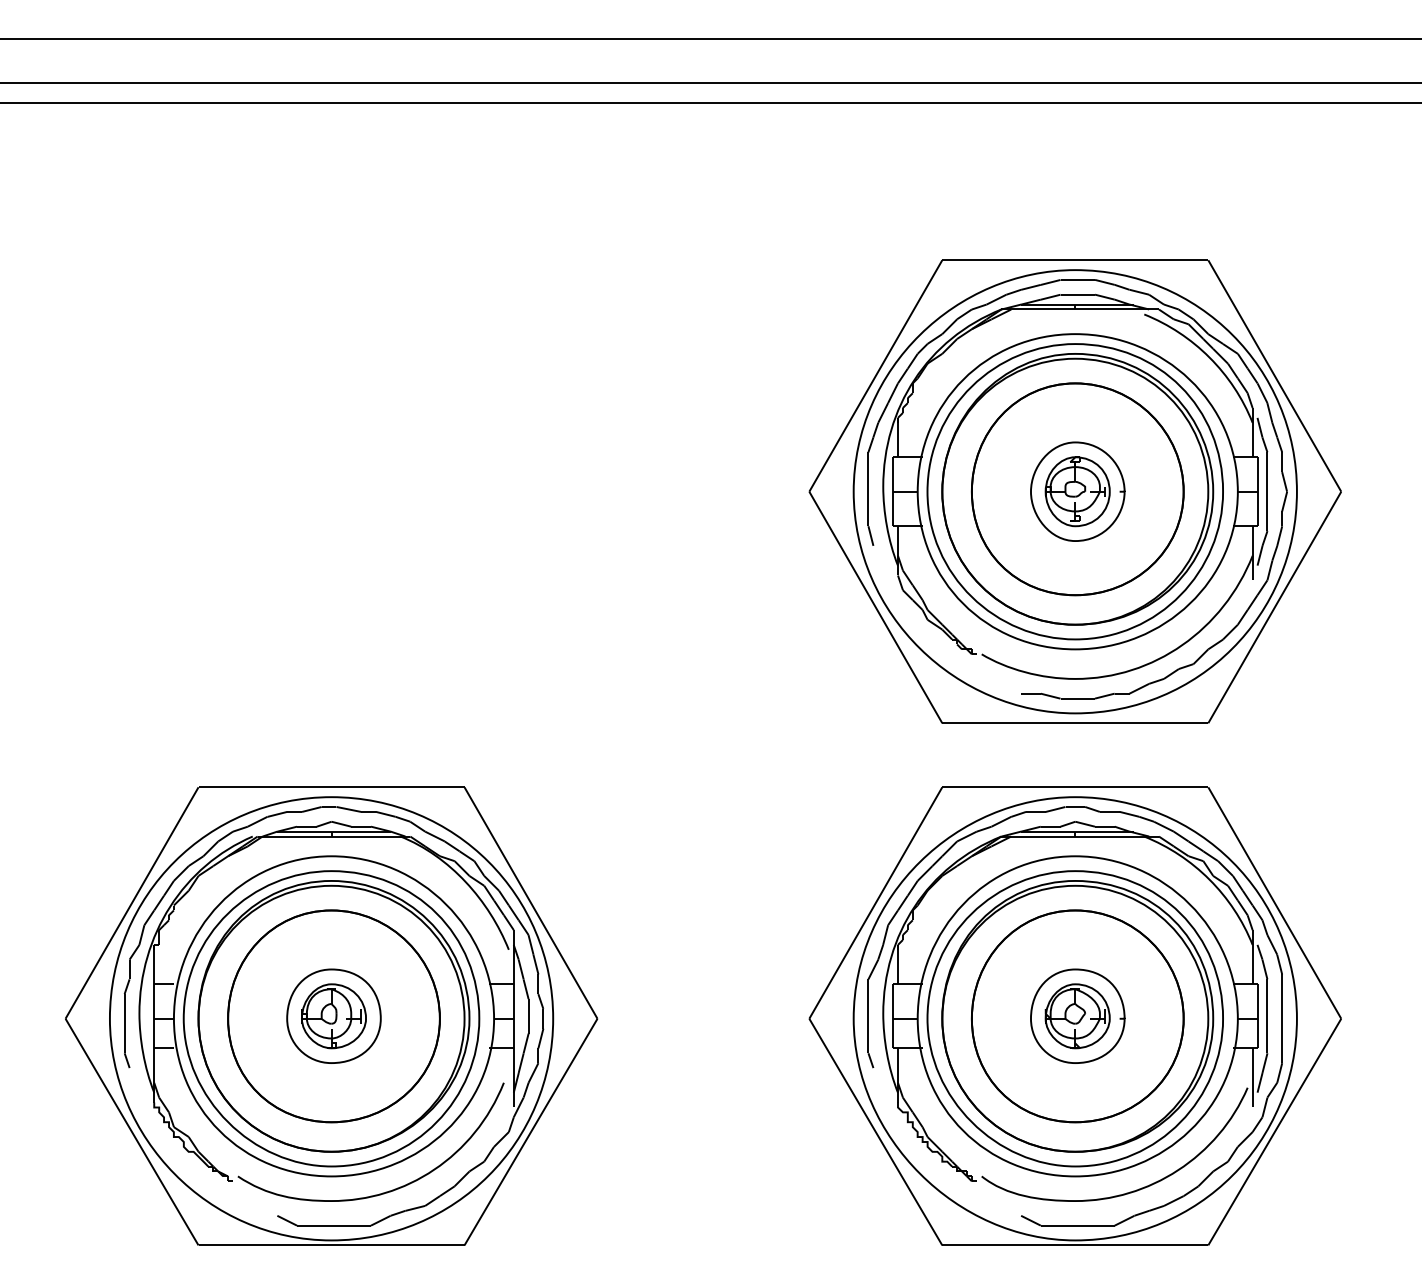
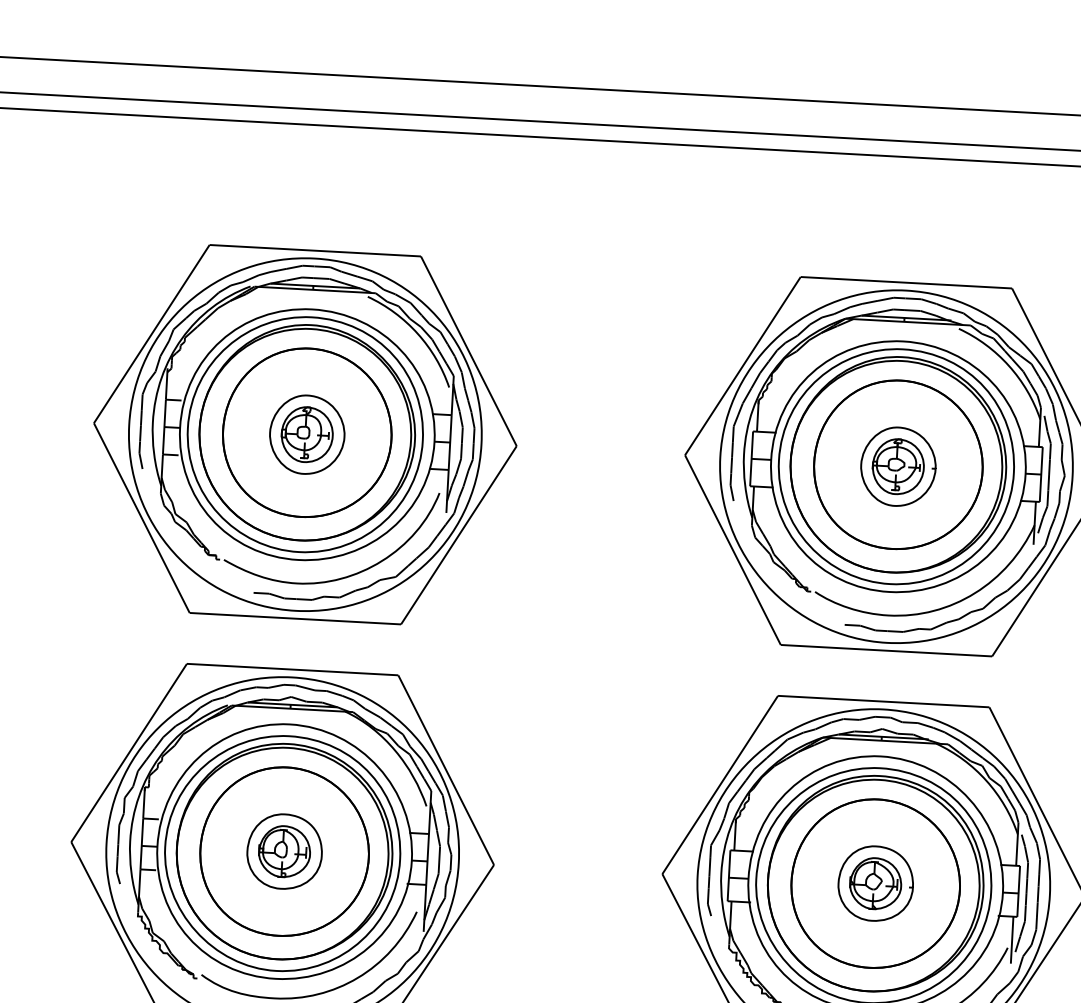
part: (331, 491) -> (305, 434), added

